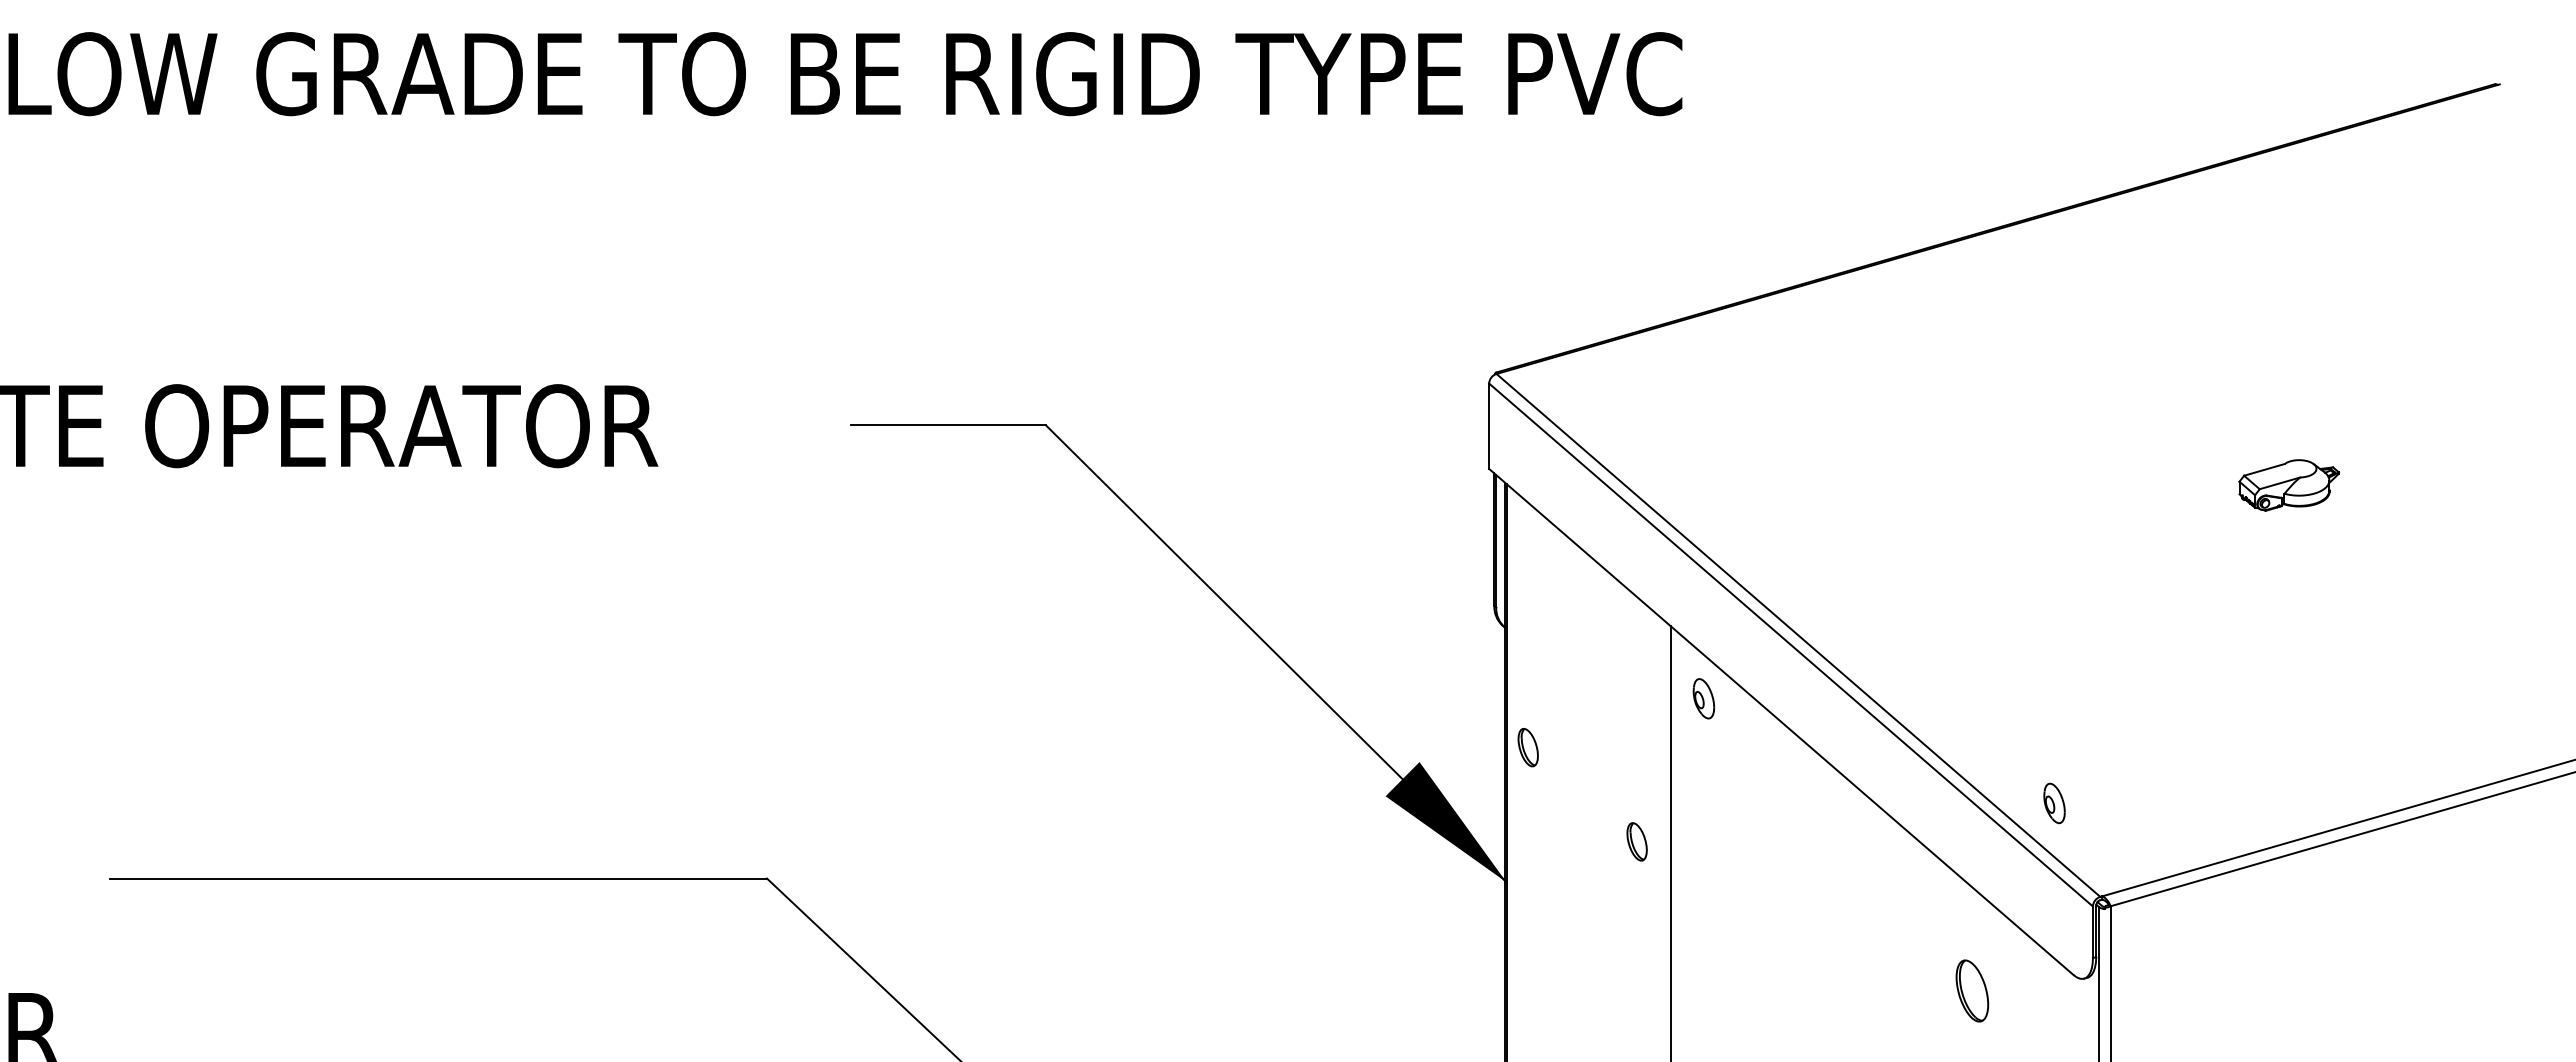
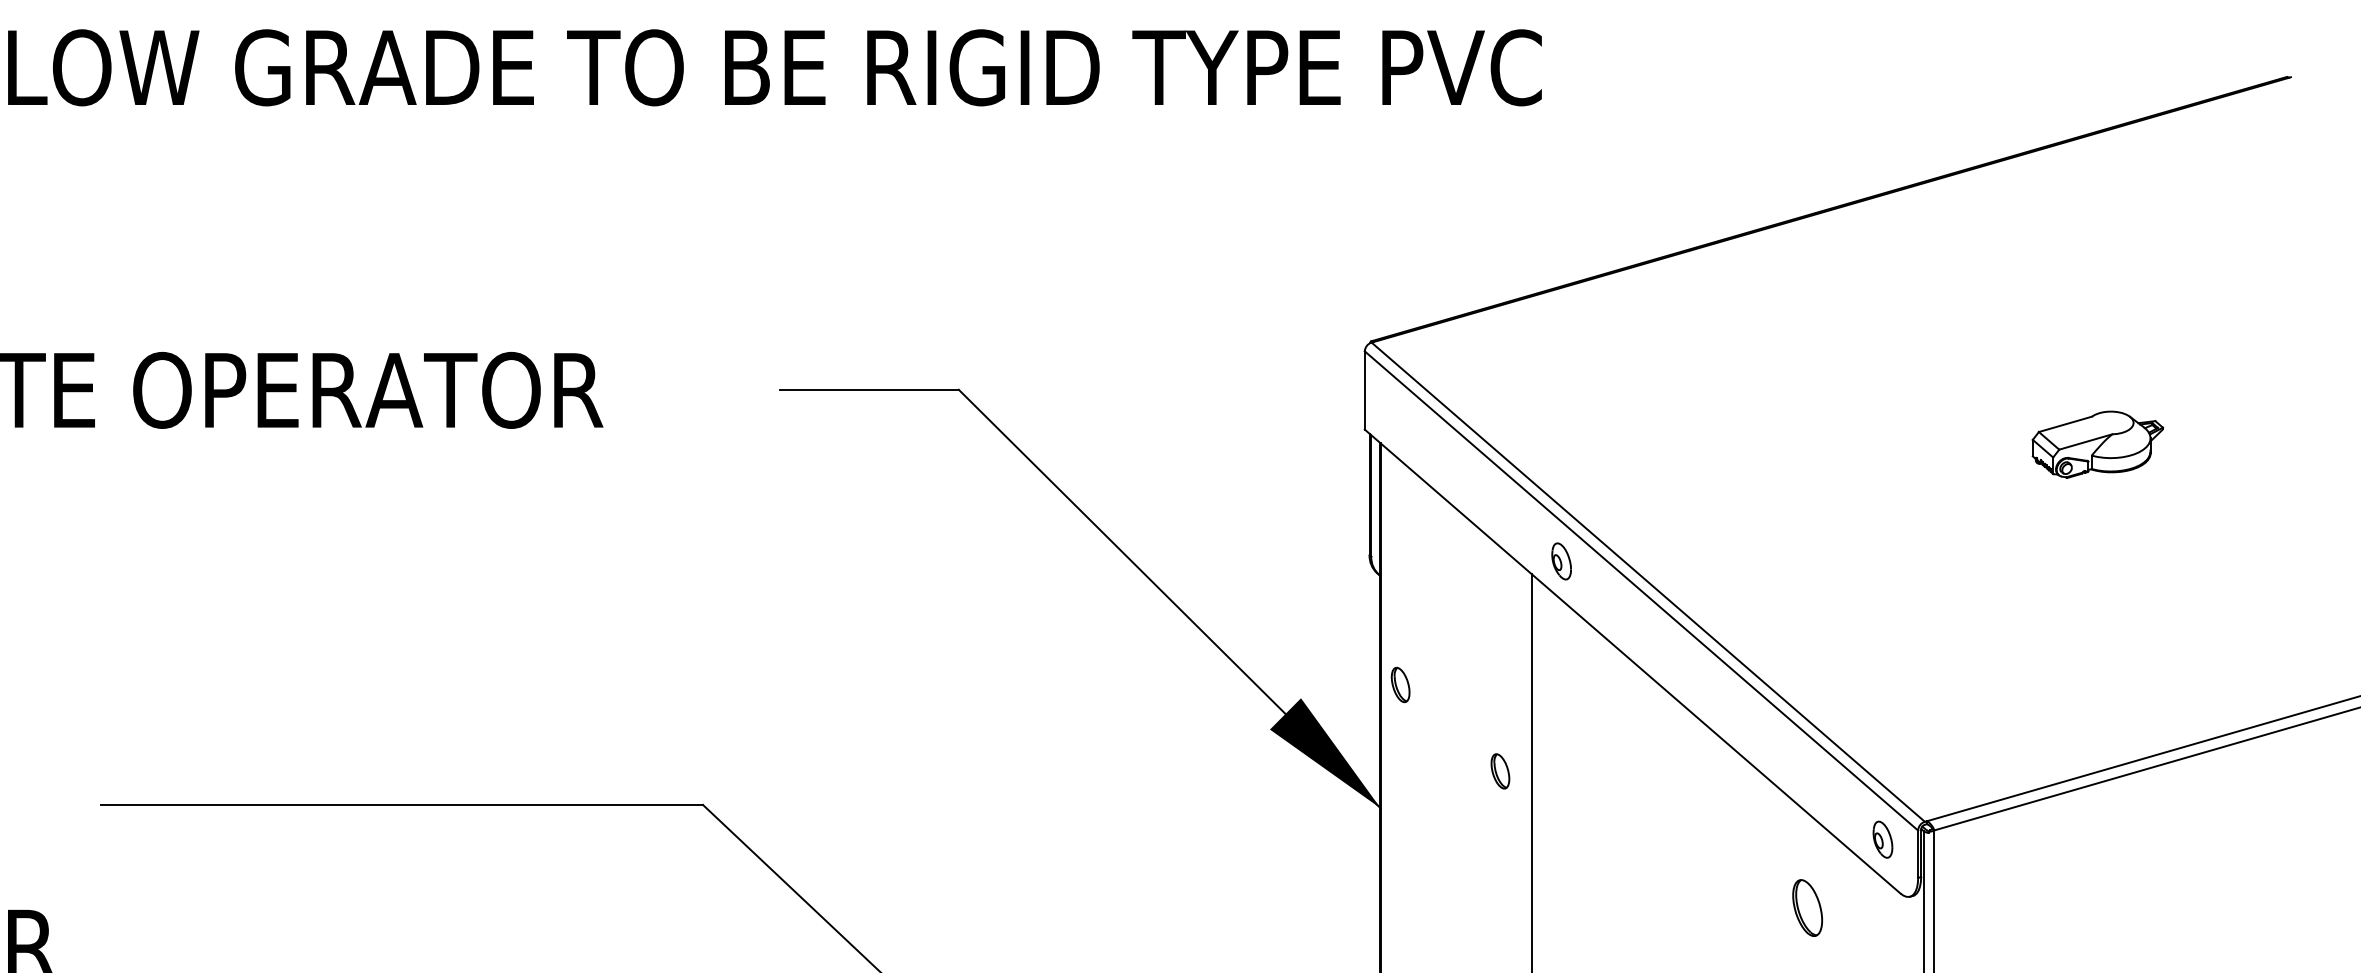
part: (2289, 485) -> (2098, 444), size x1.43
part: (1703, 698) -> (1561, 561), moved
part: (2054, 803) -> (1882, 839), moved

